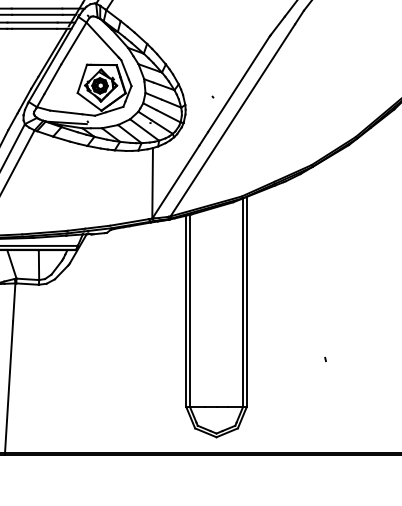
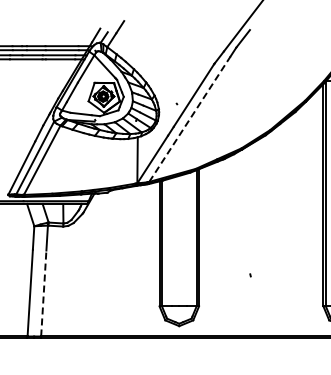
line: (232, 120) -> (189, 119), solid -> dashed
line: (8, 387) -> (43, 293), solid -> dashed

